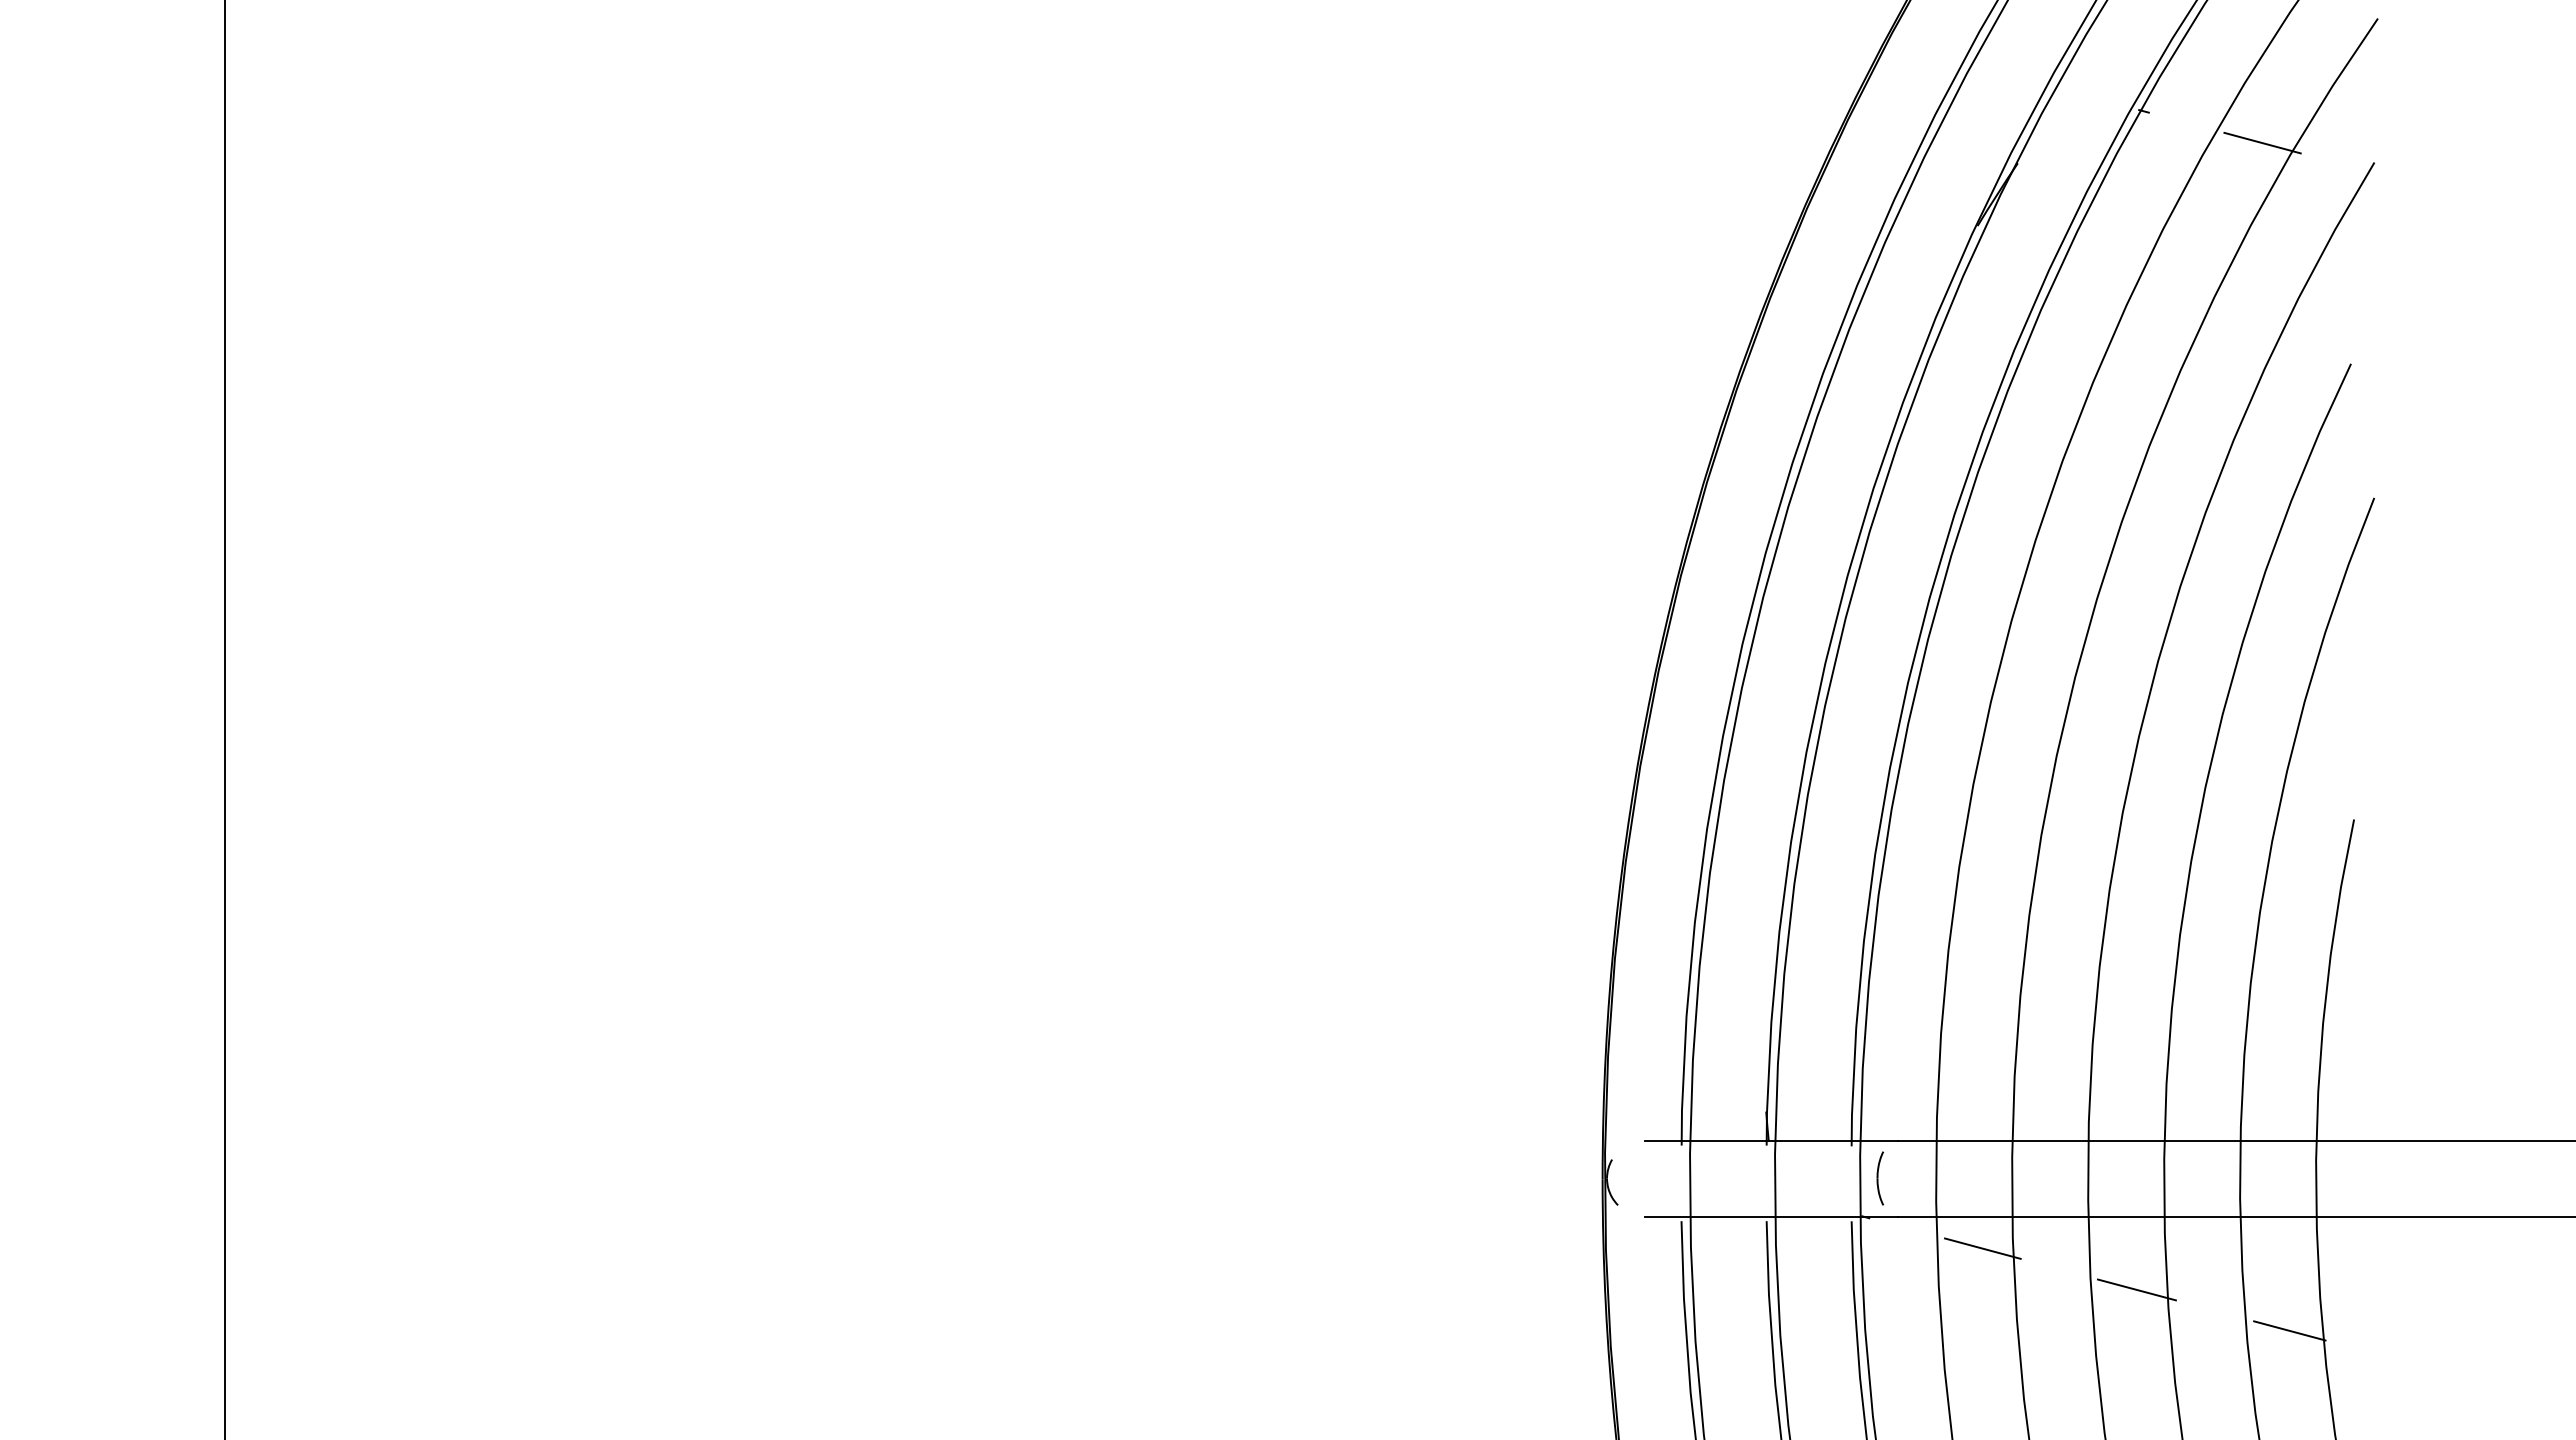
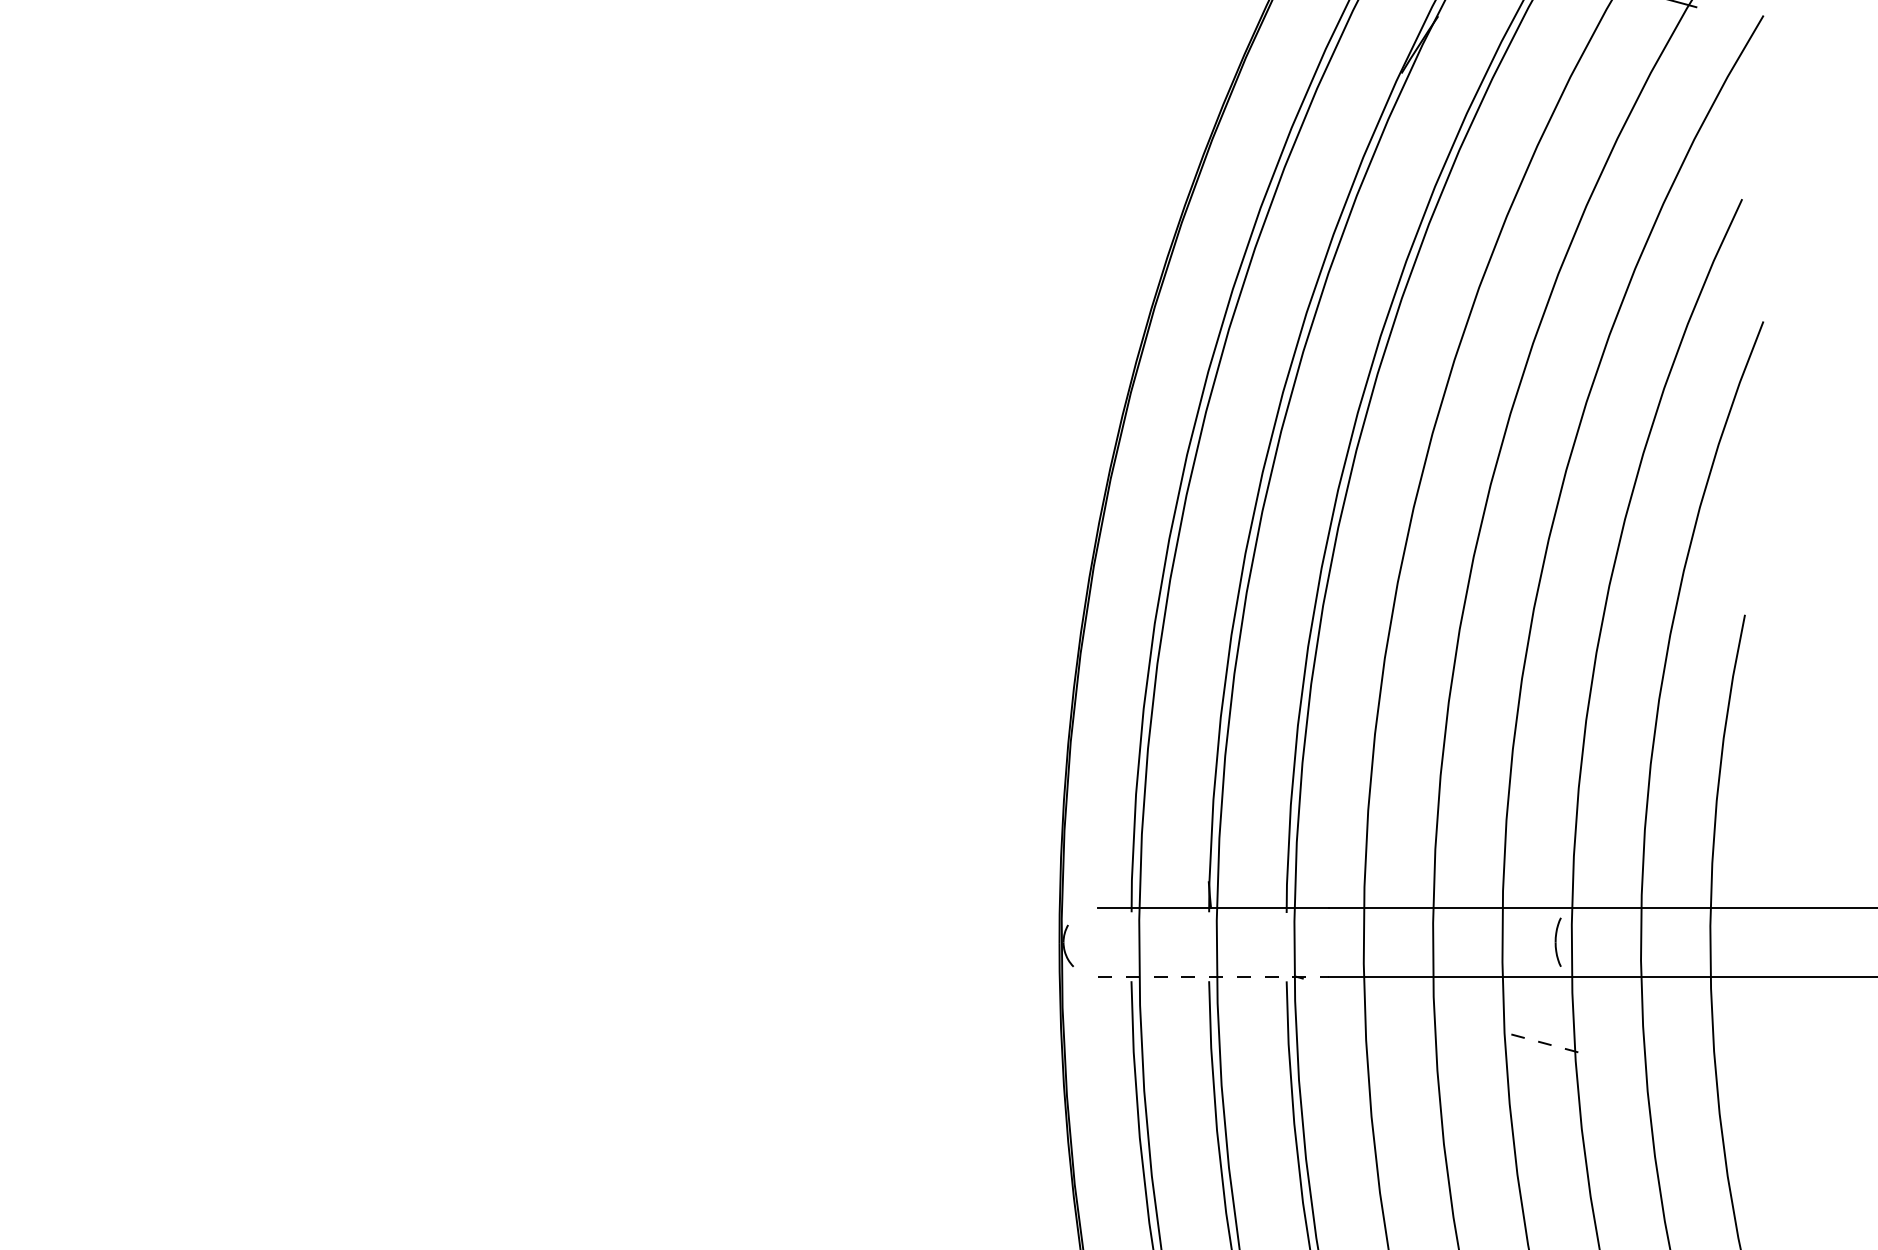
part: (1879, 1178) -> (1557, 942), moved
line: (1771, 1216) -> (1213, 976), solid -> dashed
line: (1982, 1248) -> (1406, 1006), removed
line: (2137, 1290) -> (1547, 1044), solid -> dashed
line: (2289, 1330) -> (1686, 1080), removed

